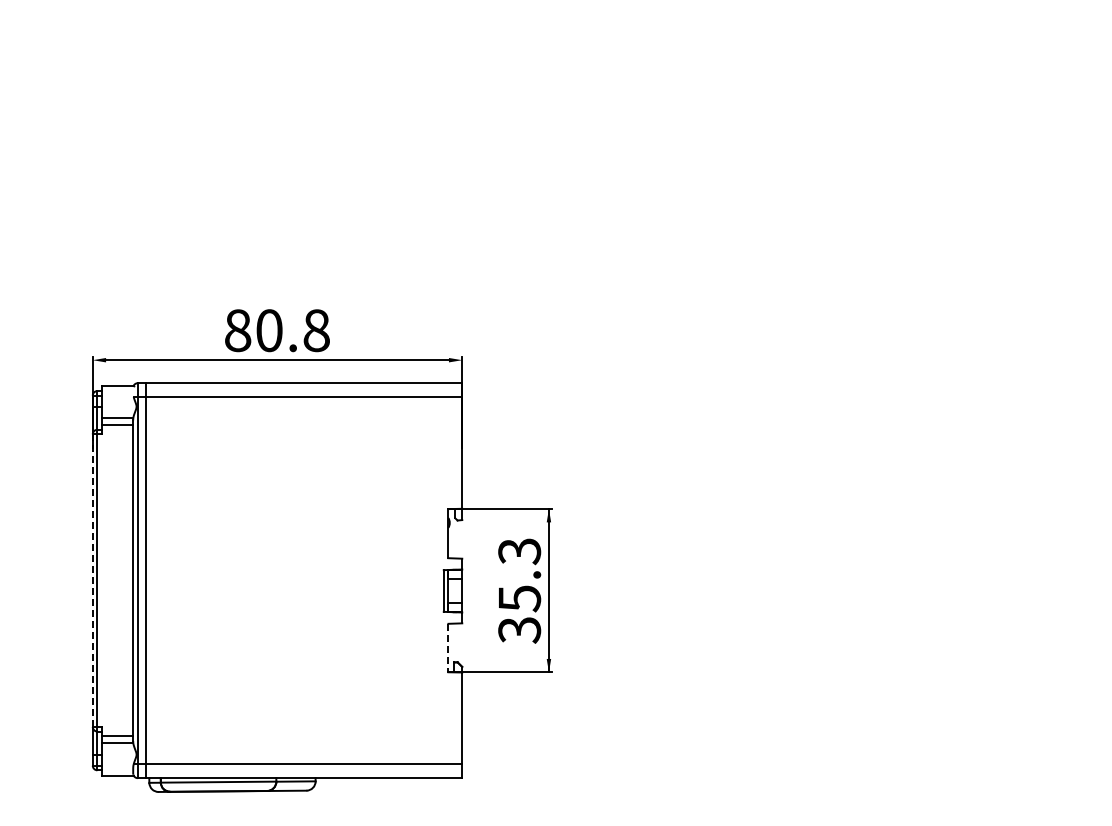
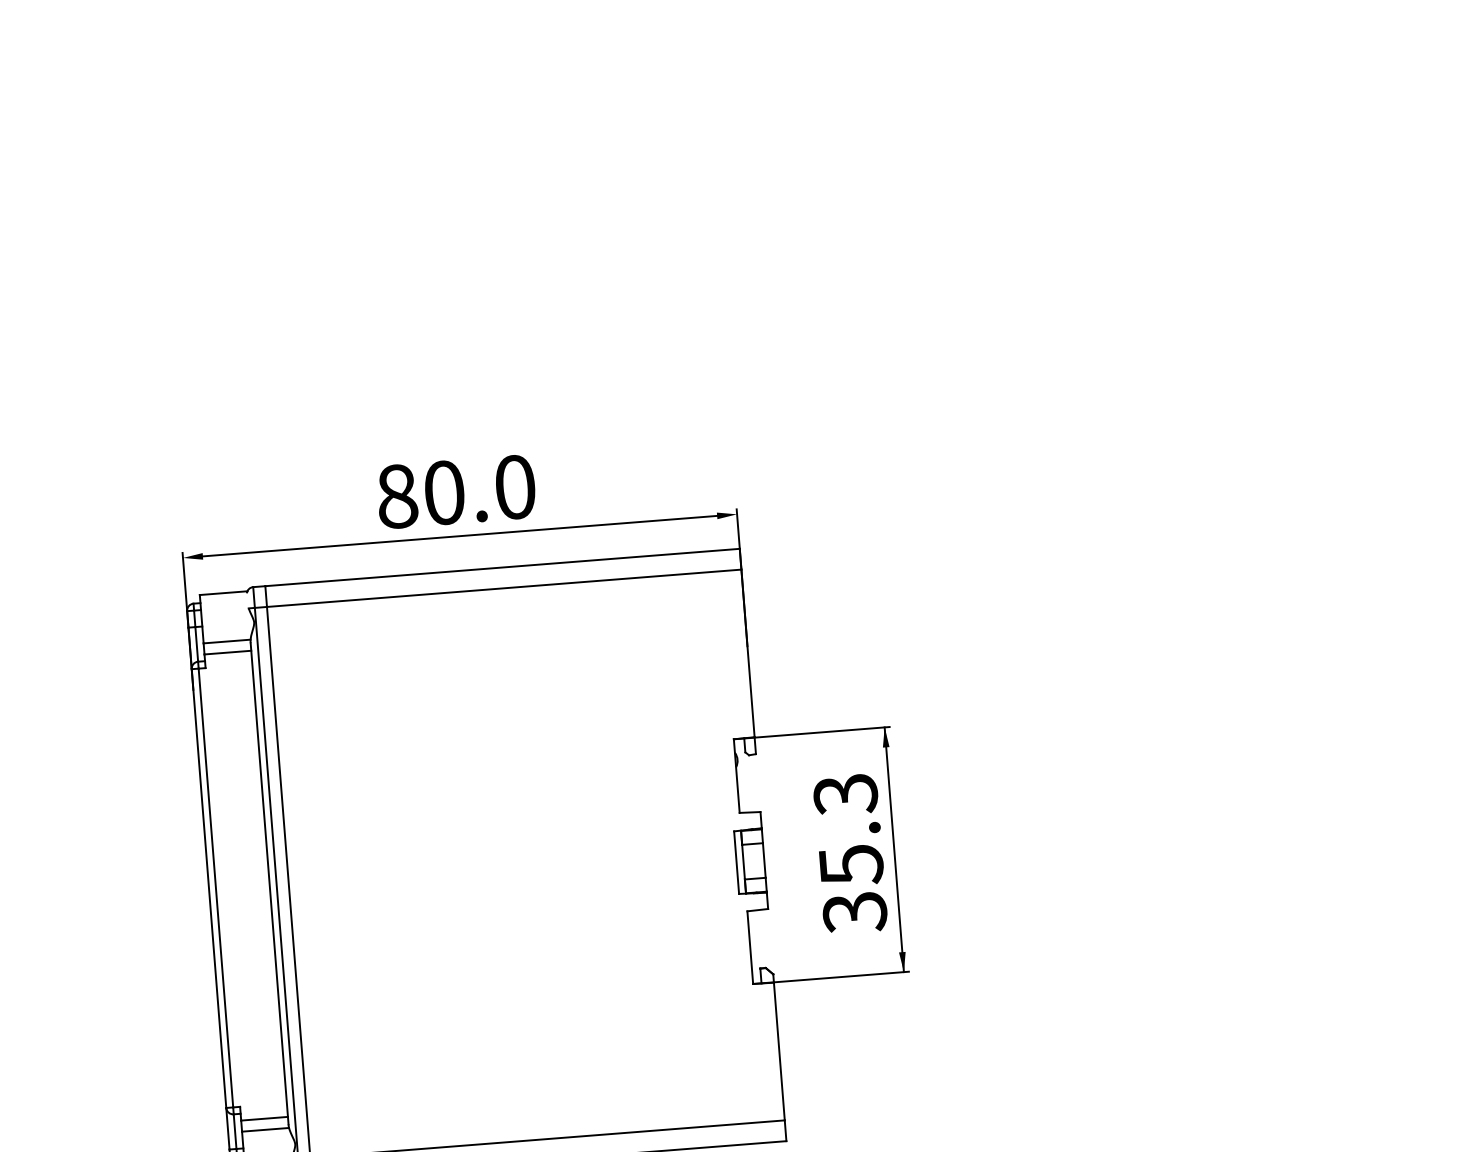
text: (316, 330) -> (514, 487), 80.8 -> 80.0
line: (92, 580) -> (208, 888), dashed -> solid
line: (448, 648) -> (750, 948), dashed -> solid

